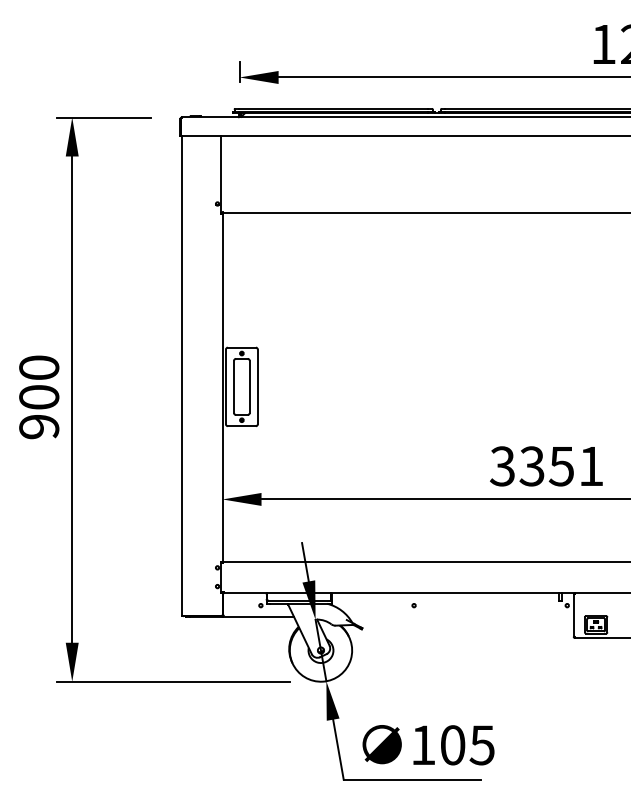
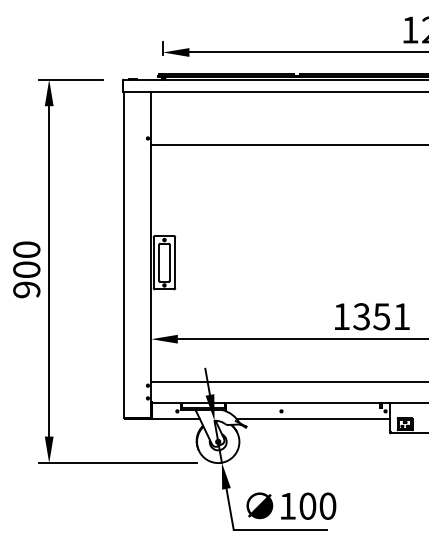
text: (502, 466) -> (341, 316), 3351 -> 1351
line: (459, 617) -> (312, 419), added
text: (481, 744) -> (327, 505), 105 -> 100

